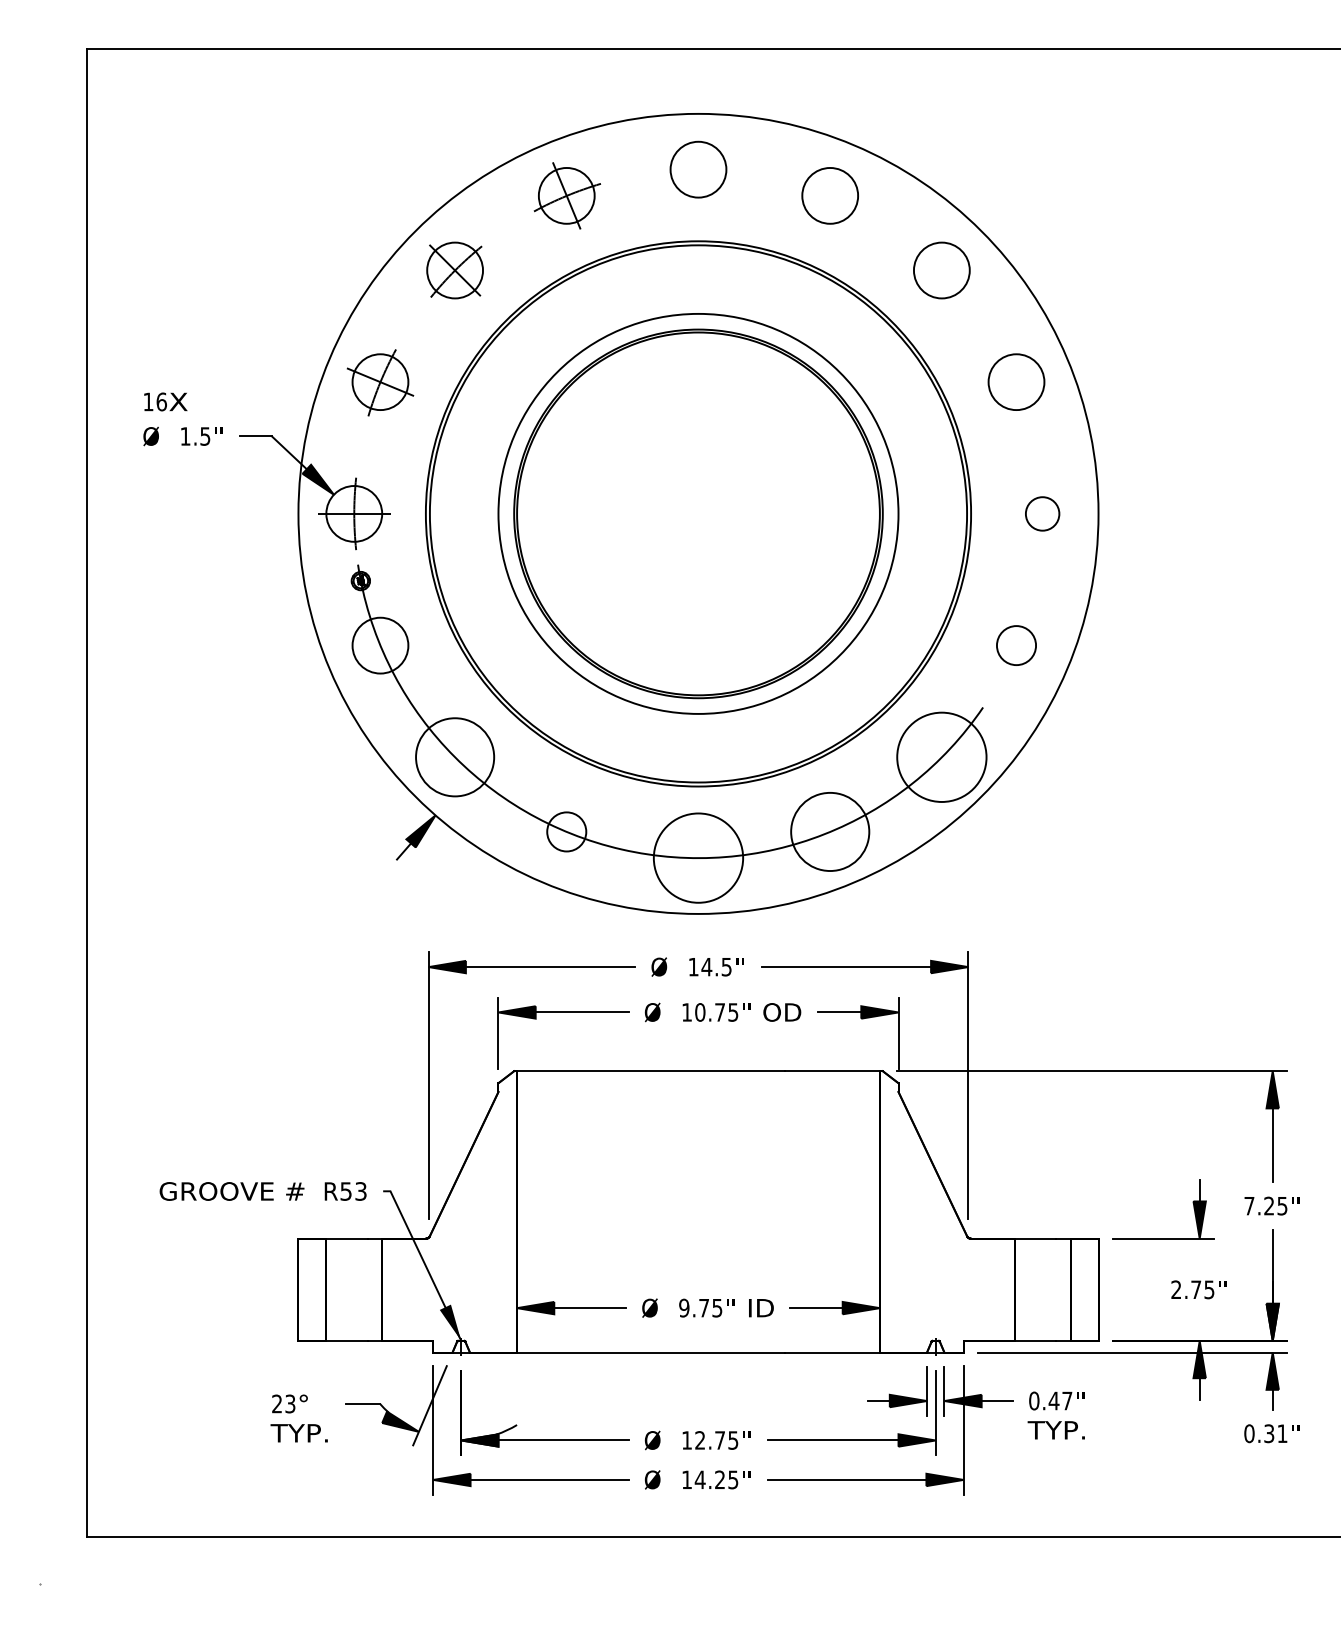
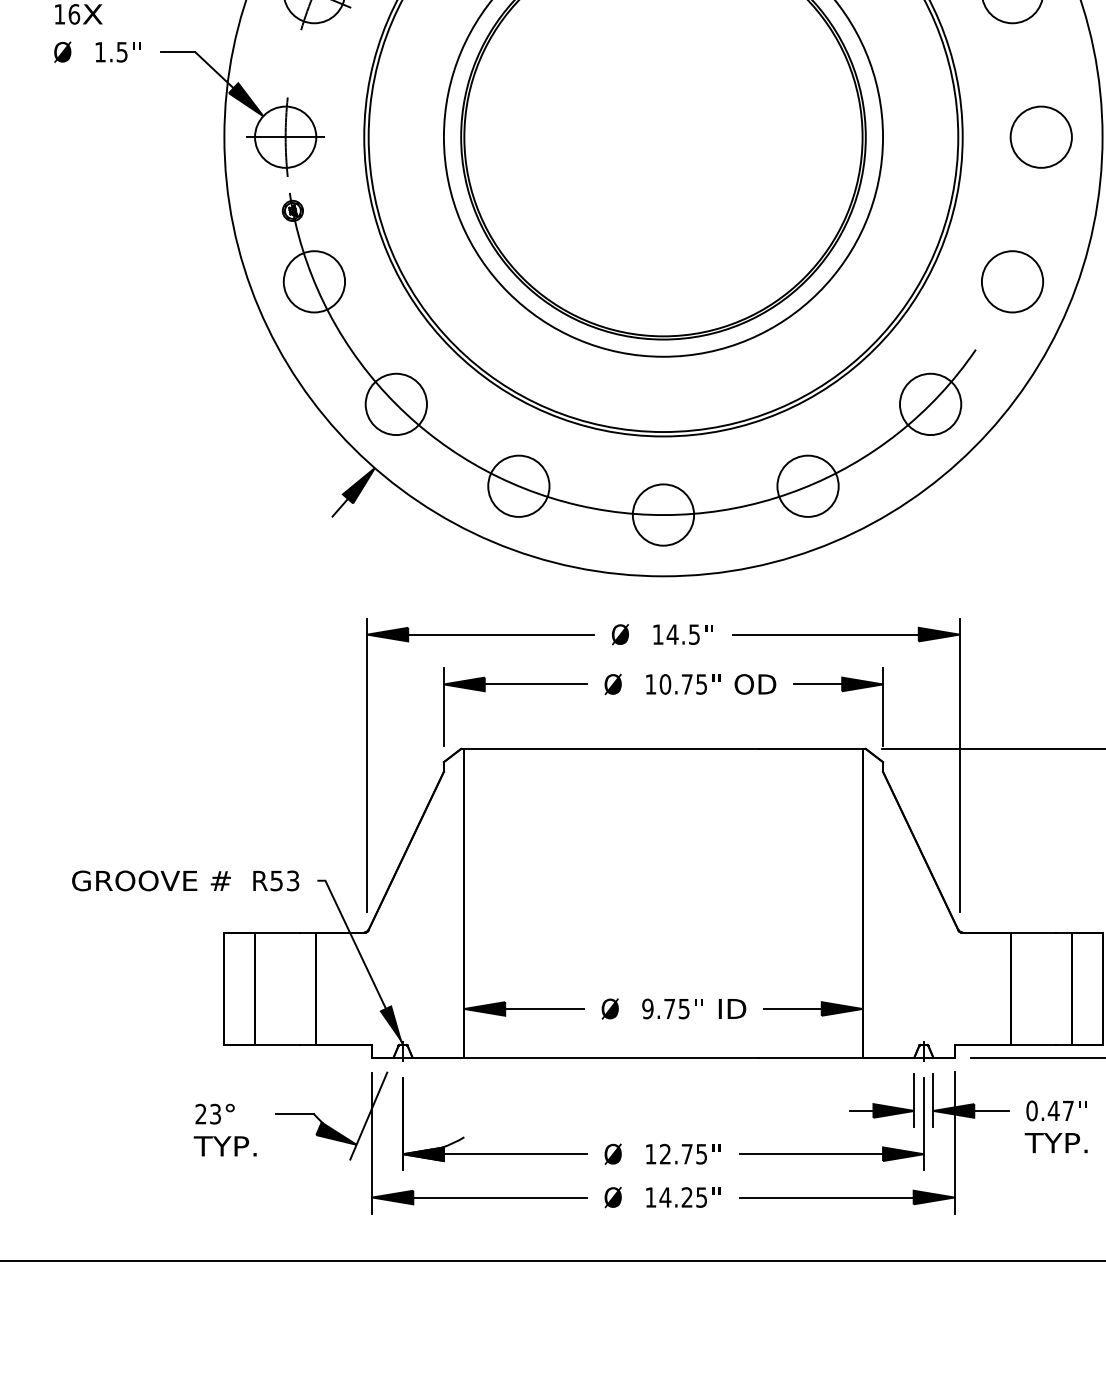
circle: (1042, 513) -> (1041, 136), size x1.67
circle: (1016, 645) -> (1012, 281), size x1.43
circle: (455, 757) -> (396, 404), size x0.71
circle: (941, 757) -> (930, 404), size x0.62
circle: (566, 831) -> (518, 485), size x1.43
circle: (830, 831) -> (808, 485), size x0.71
circle: (698, 858) -> (663, 515), size x0.62

